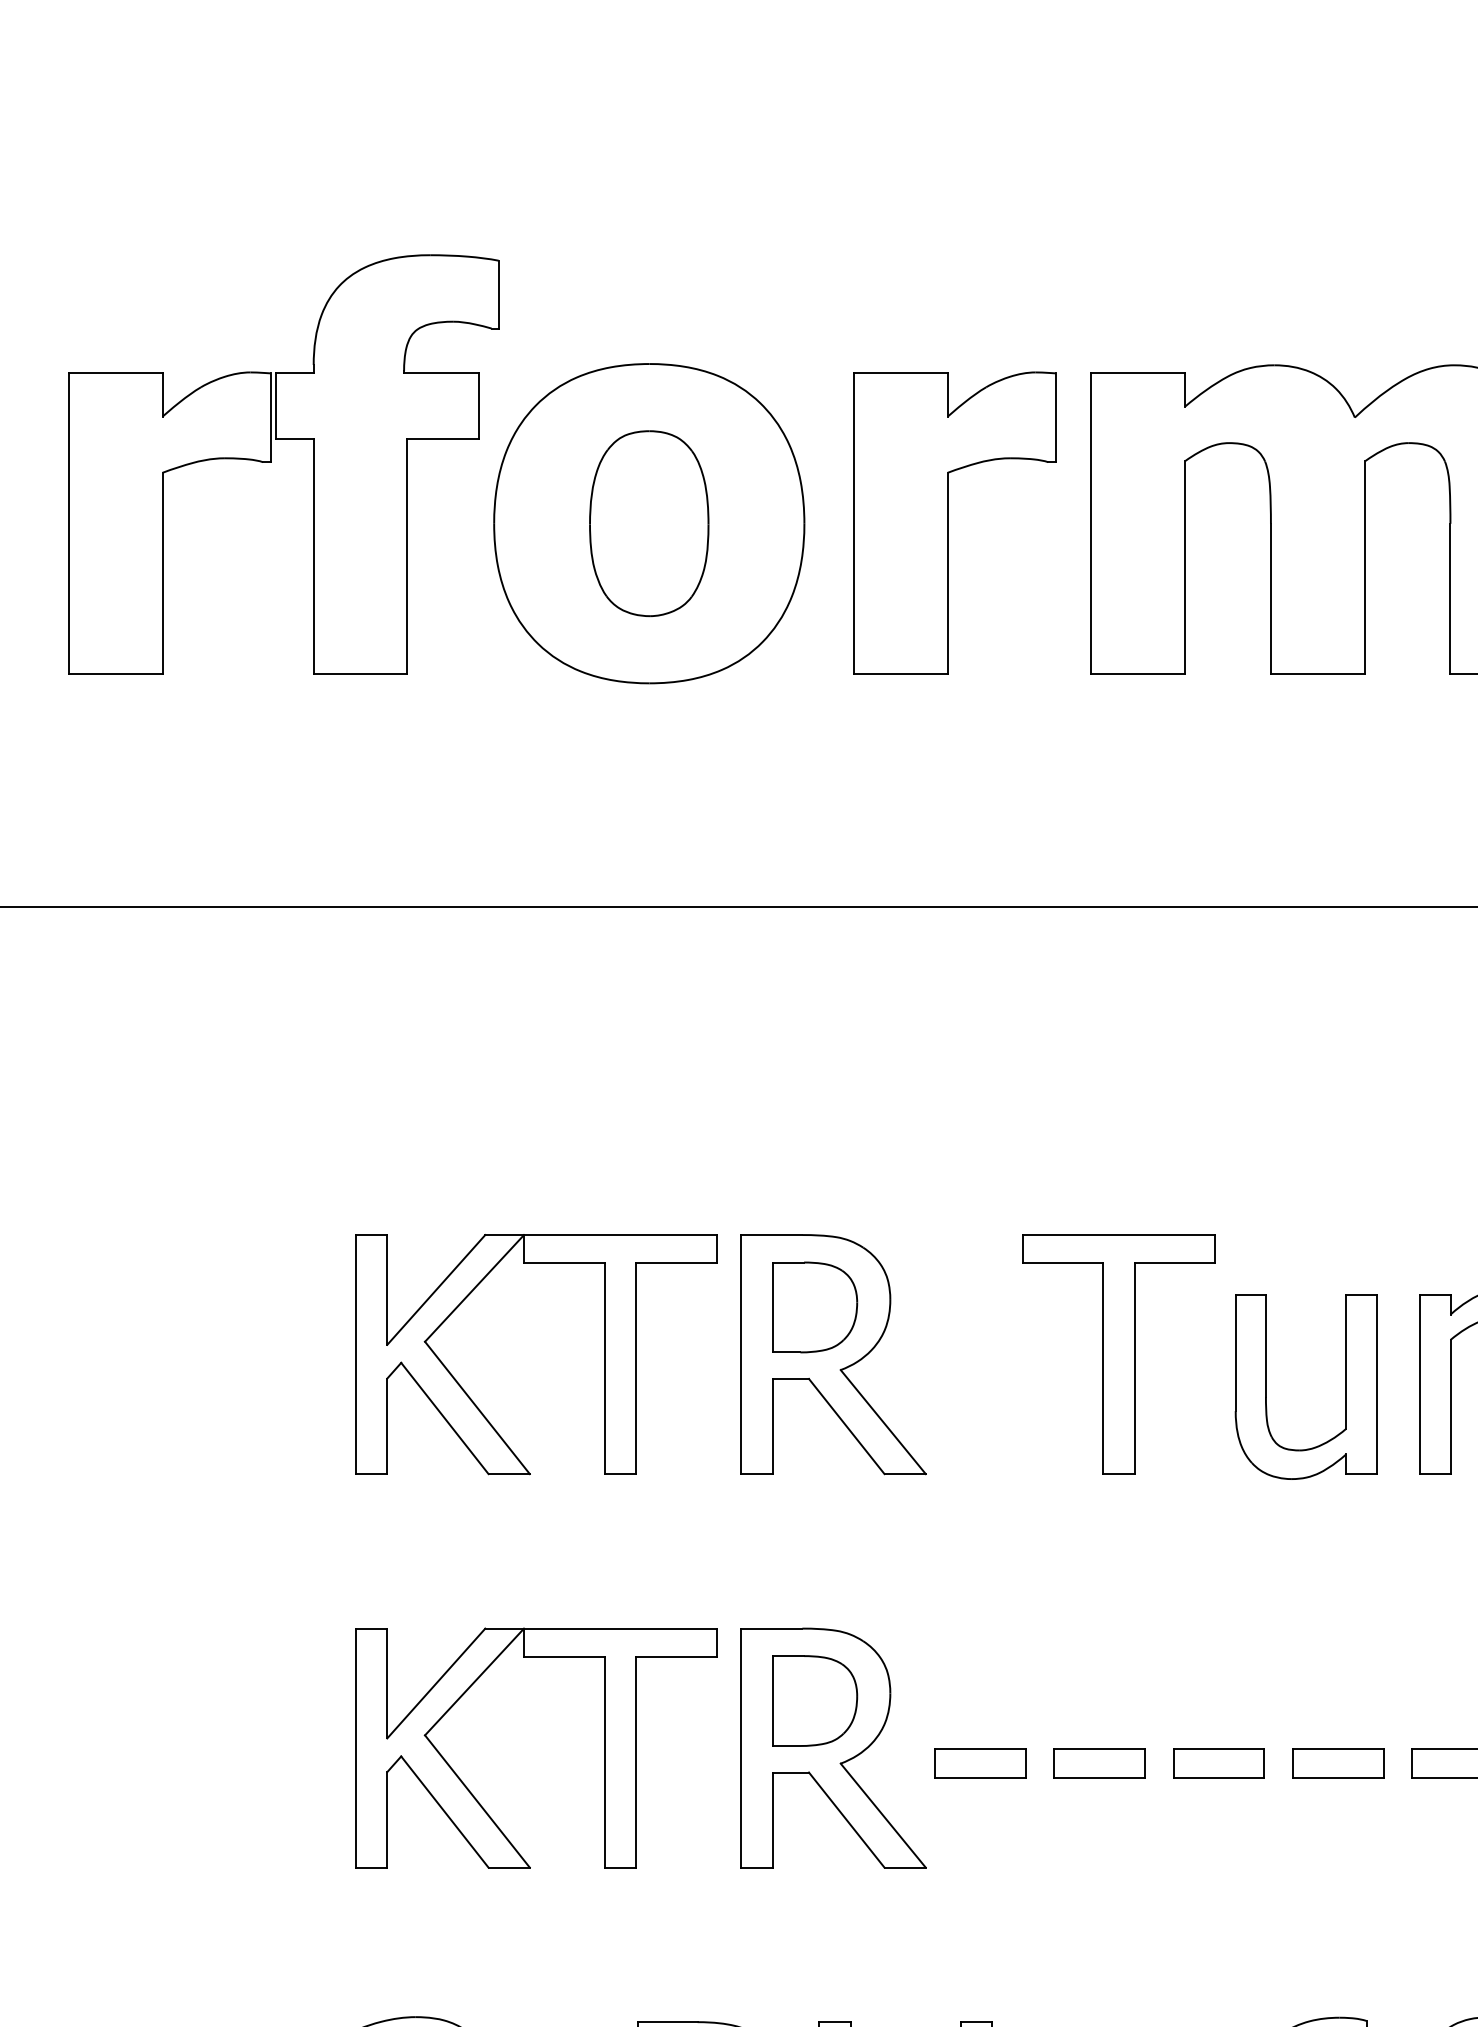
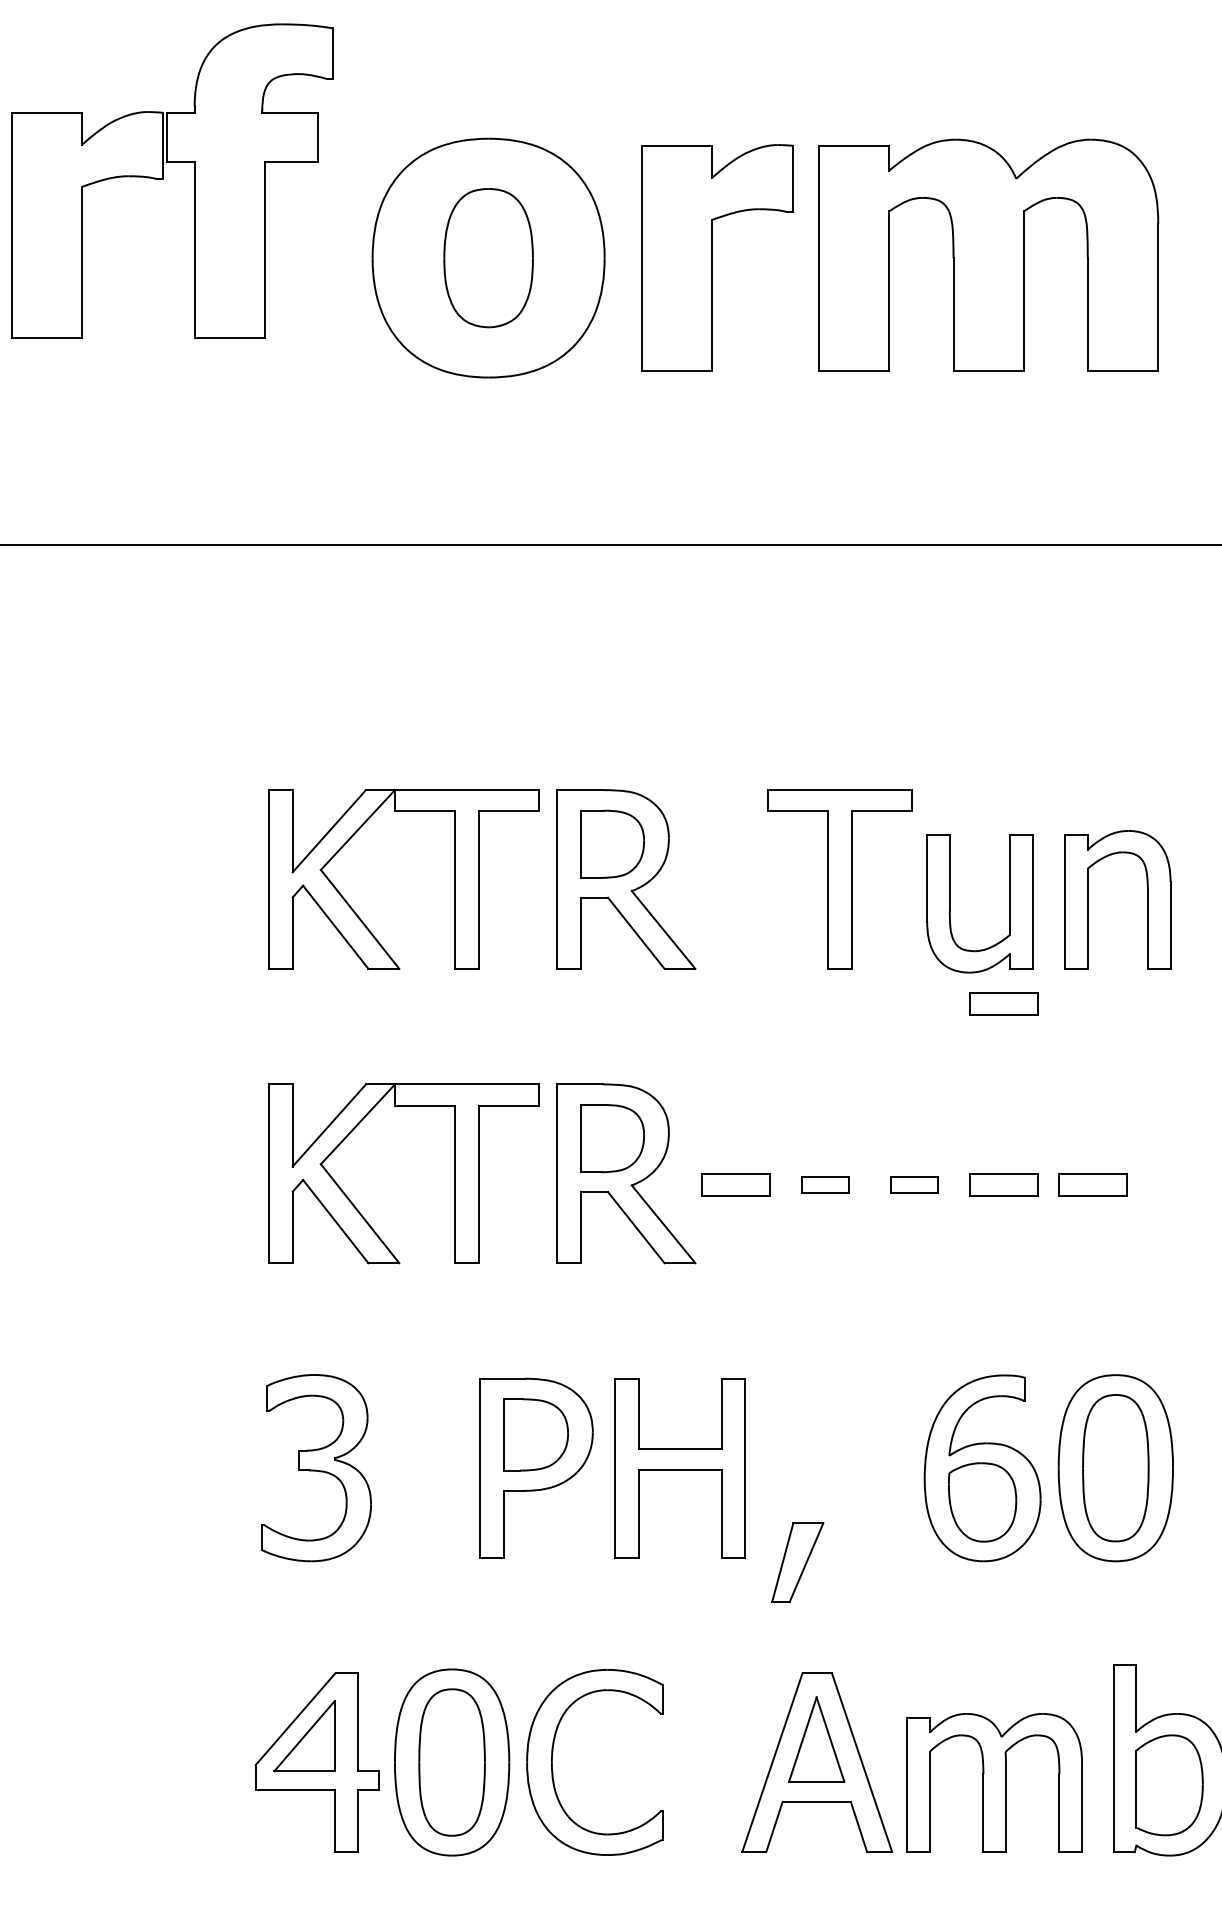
part: (272, 462) -> (163, 179), moved
part: (1337, 1520) -> (1003, 1003), added
part: (1099, 1762) -> (825, 1184), size x0.7
part: (1218, 1762) -> (914, 1184), size x0.7

